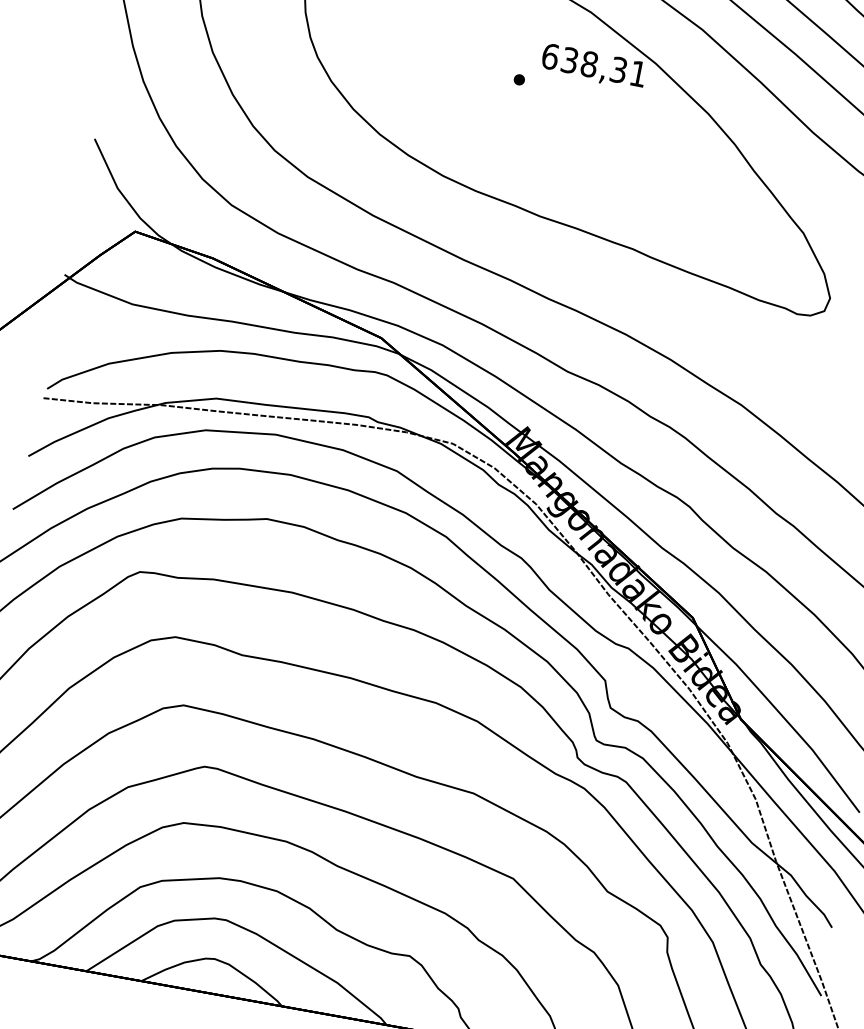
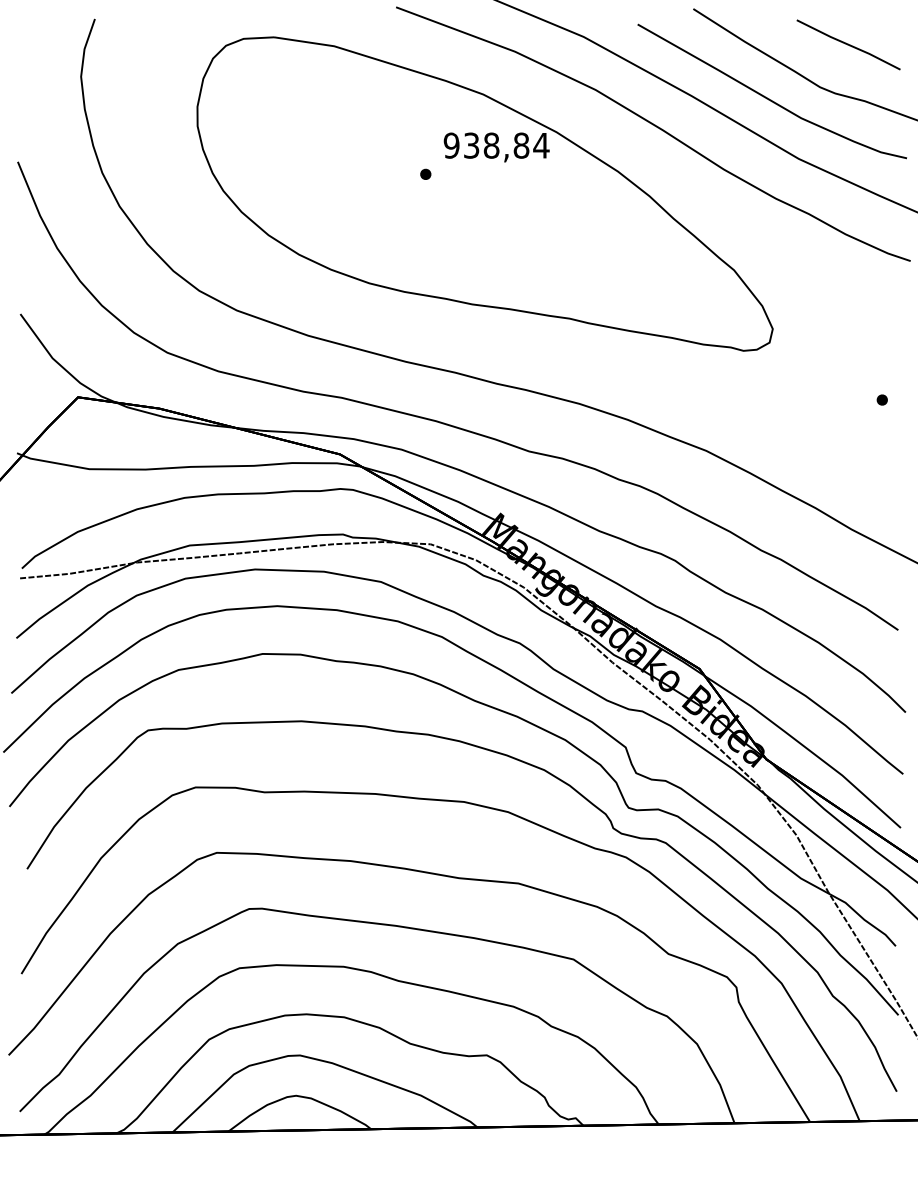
text: (594, 65) -> (496, 145), 638,31 -> 938,84

